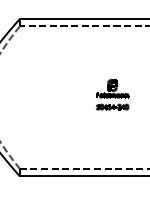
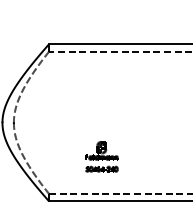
part: (112, 94) -> (101, 156), moved

